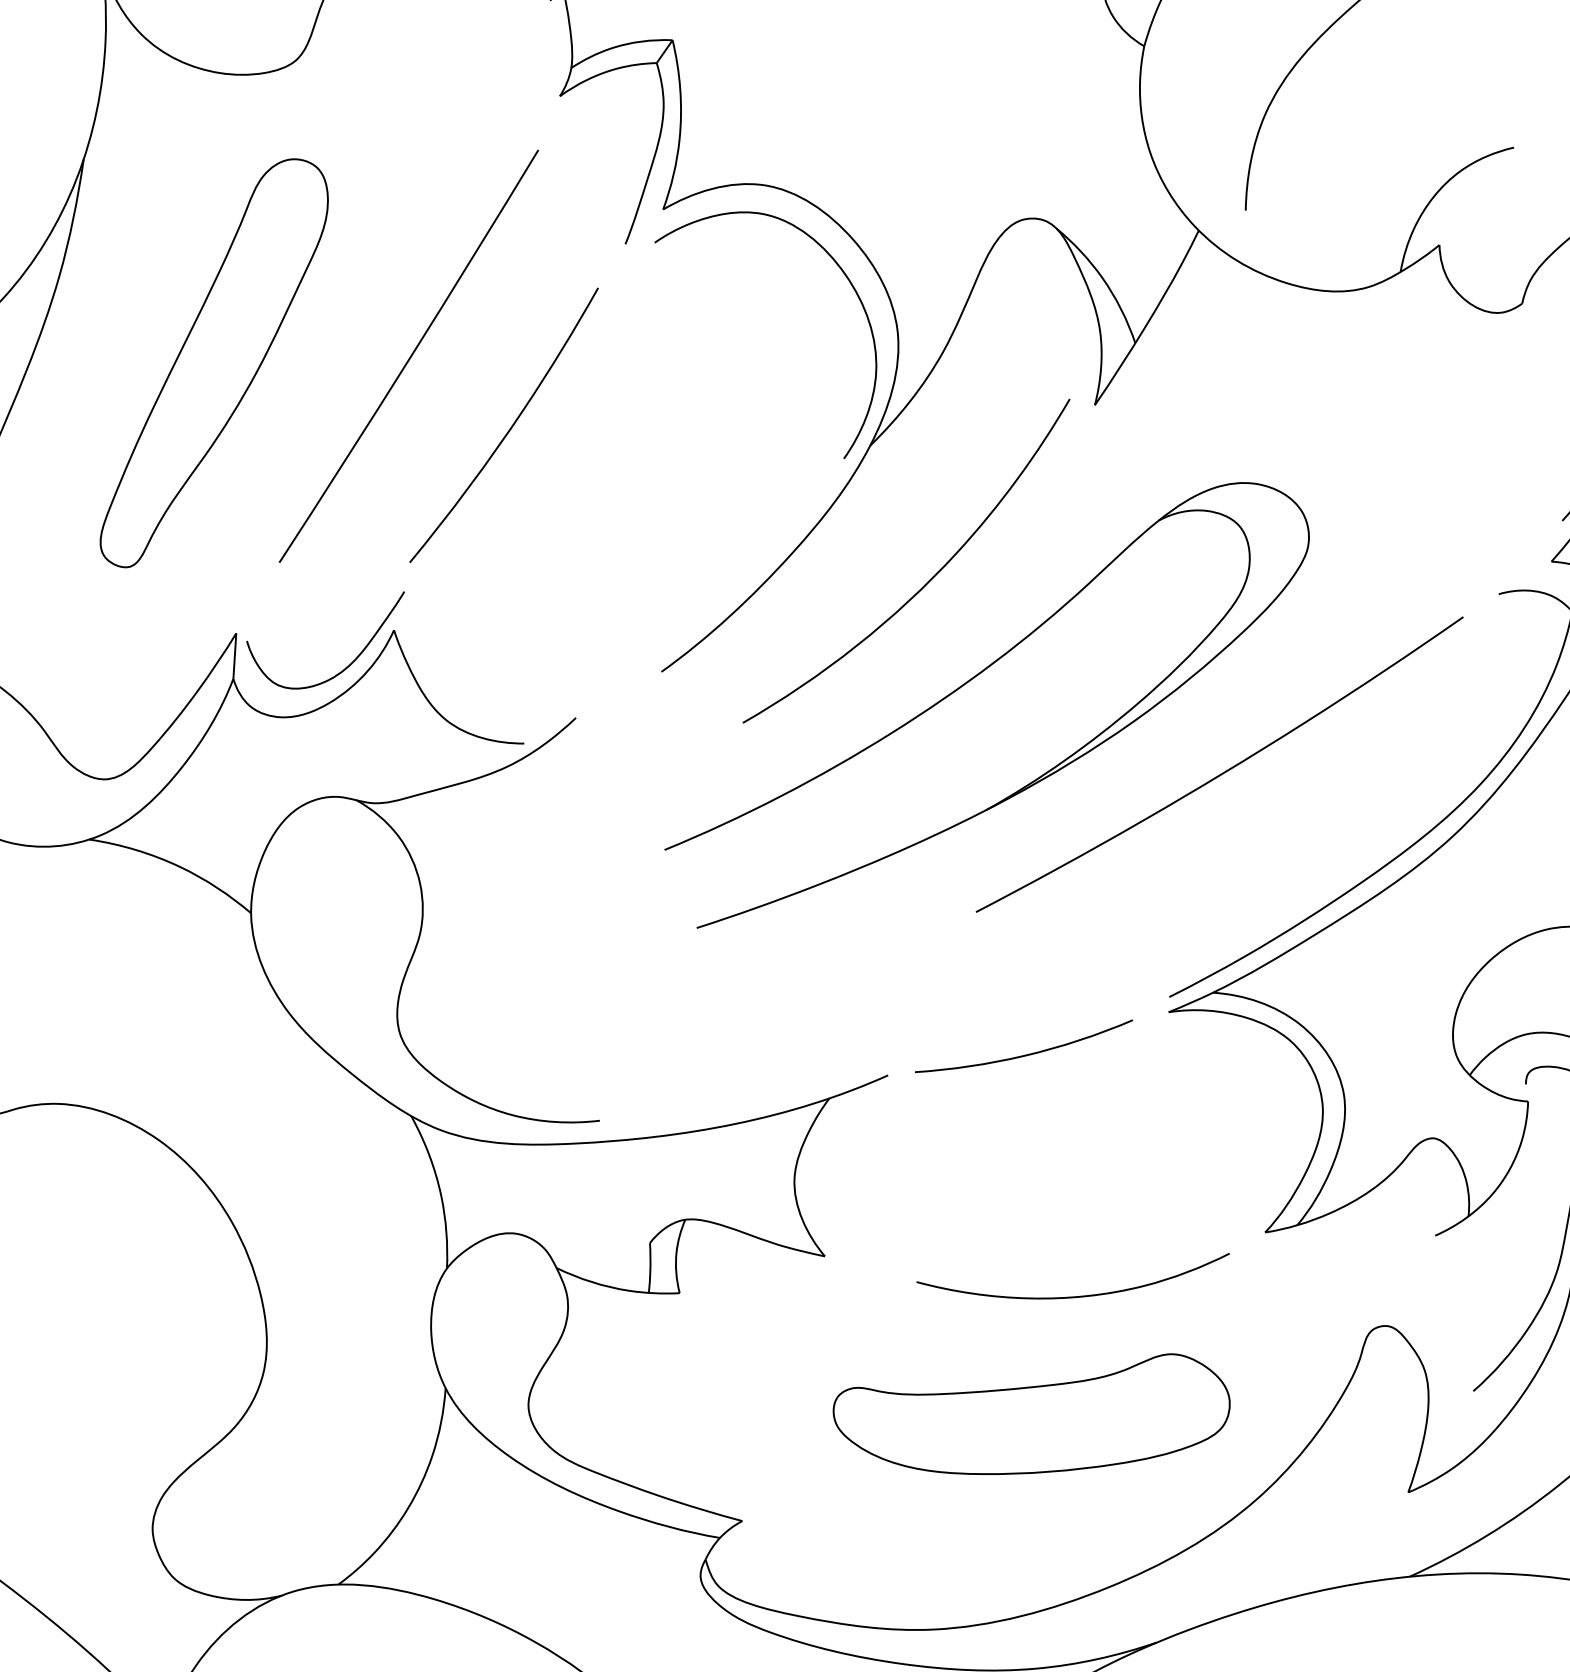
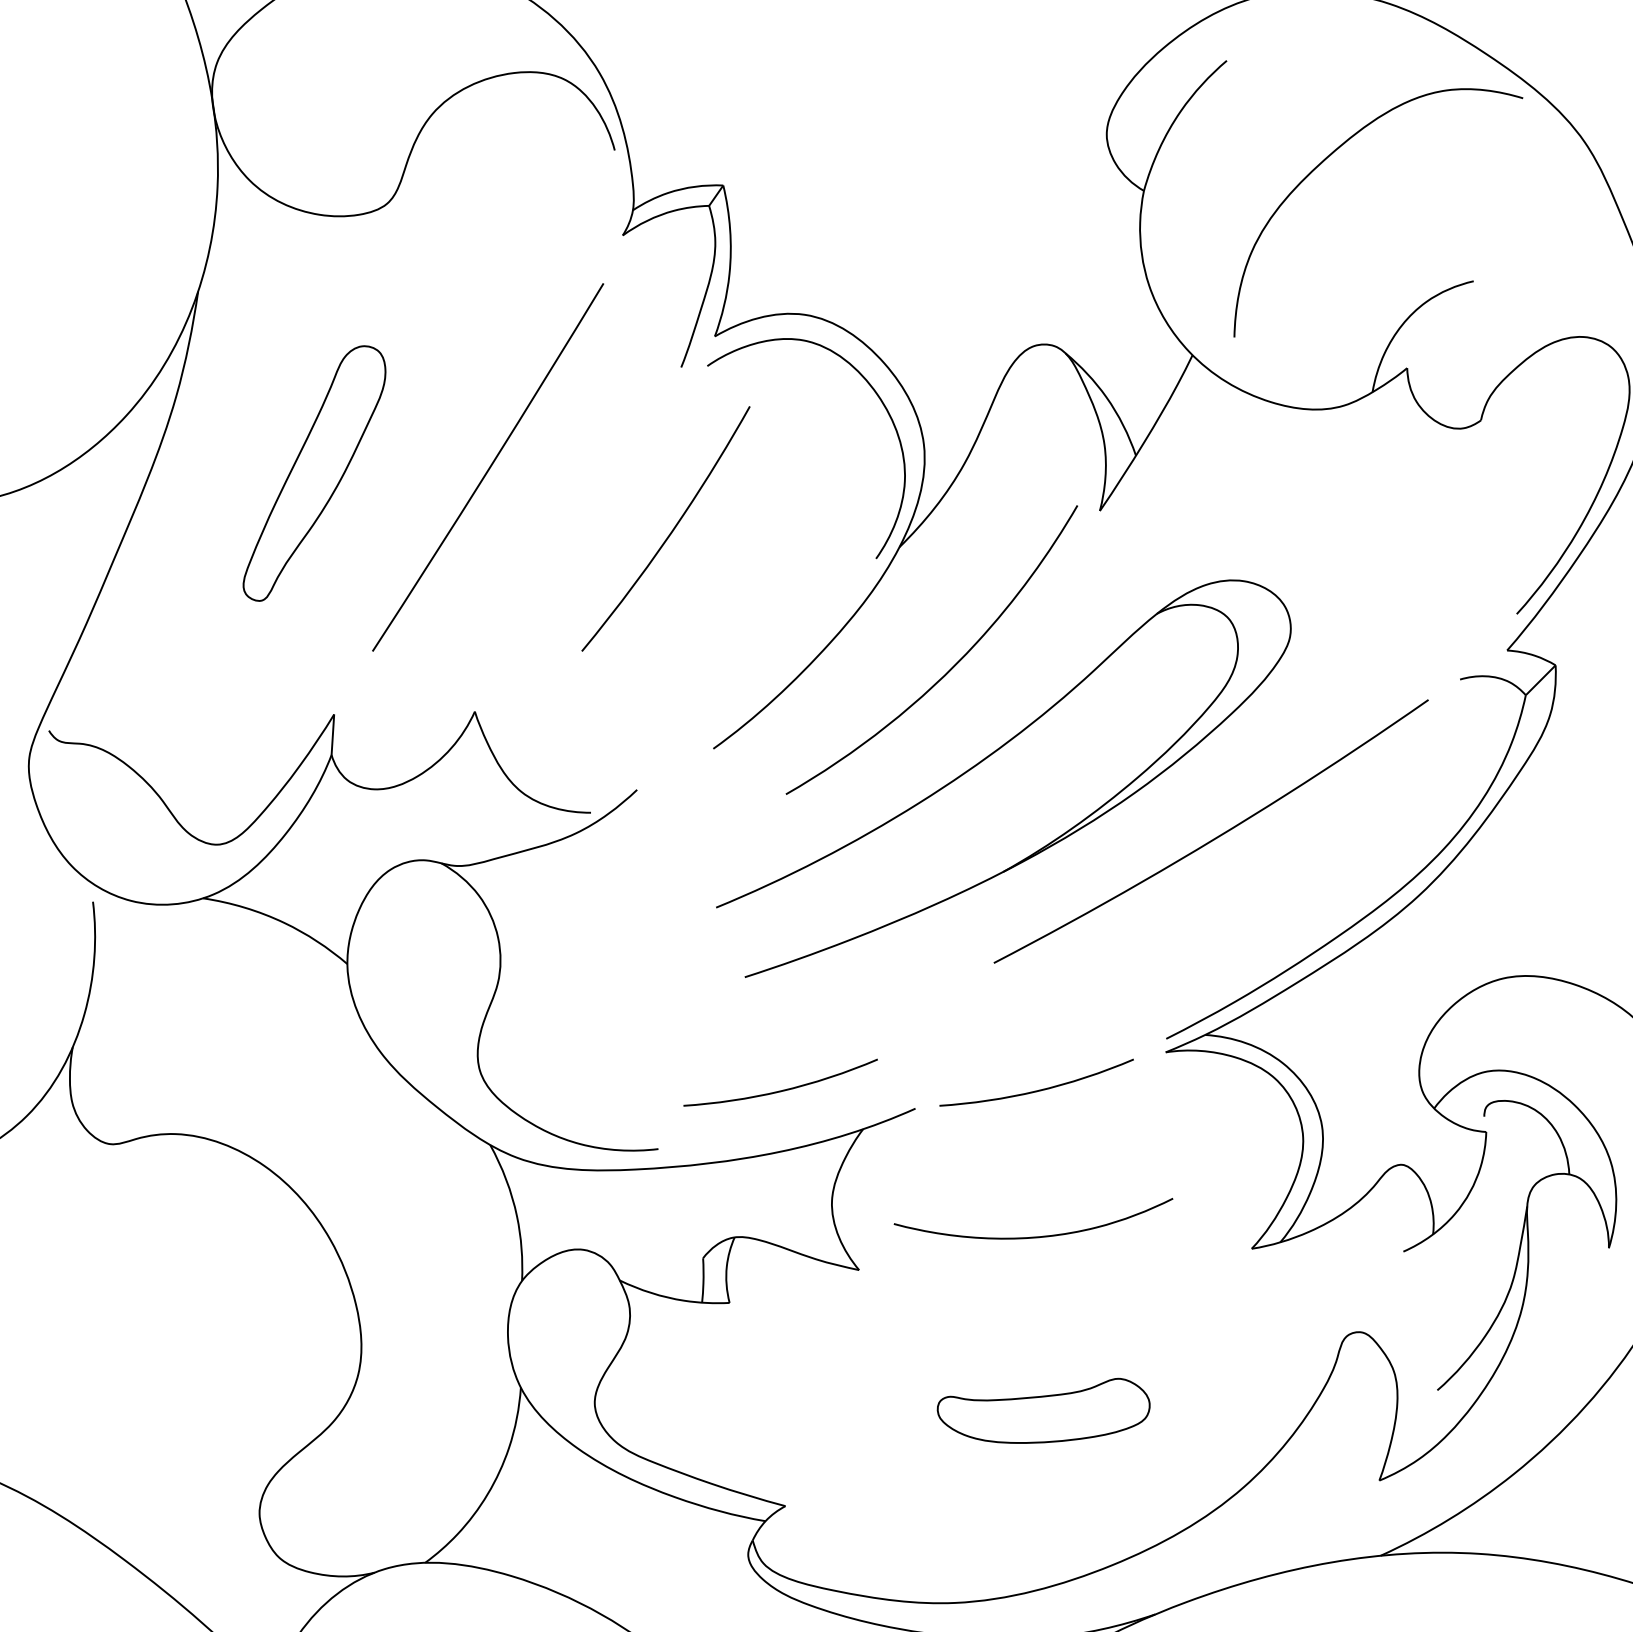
part: (214, 363) -> (314, 473), size x0.7
curve: (510, 427) -> (671, 530), moved
curve: (344, 668) -> (430, 745), removed
curve: (740, 1053) -> (783, 1089), added
curve: (1073, 1296) -> (1033, 1236), moved
part: (1031, 1413) -> (1043, 1410), size x0.6

